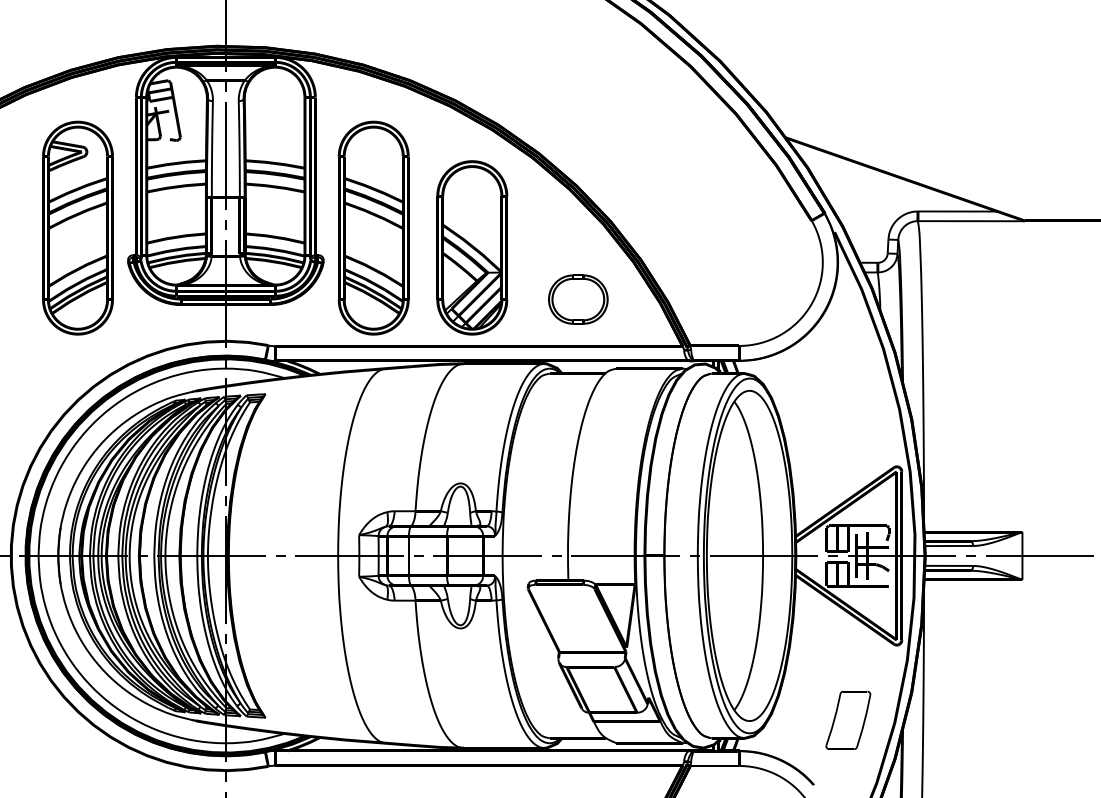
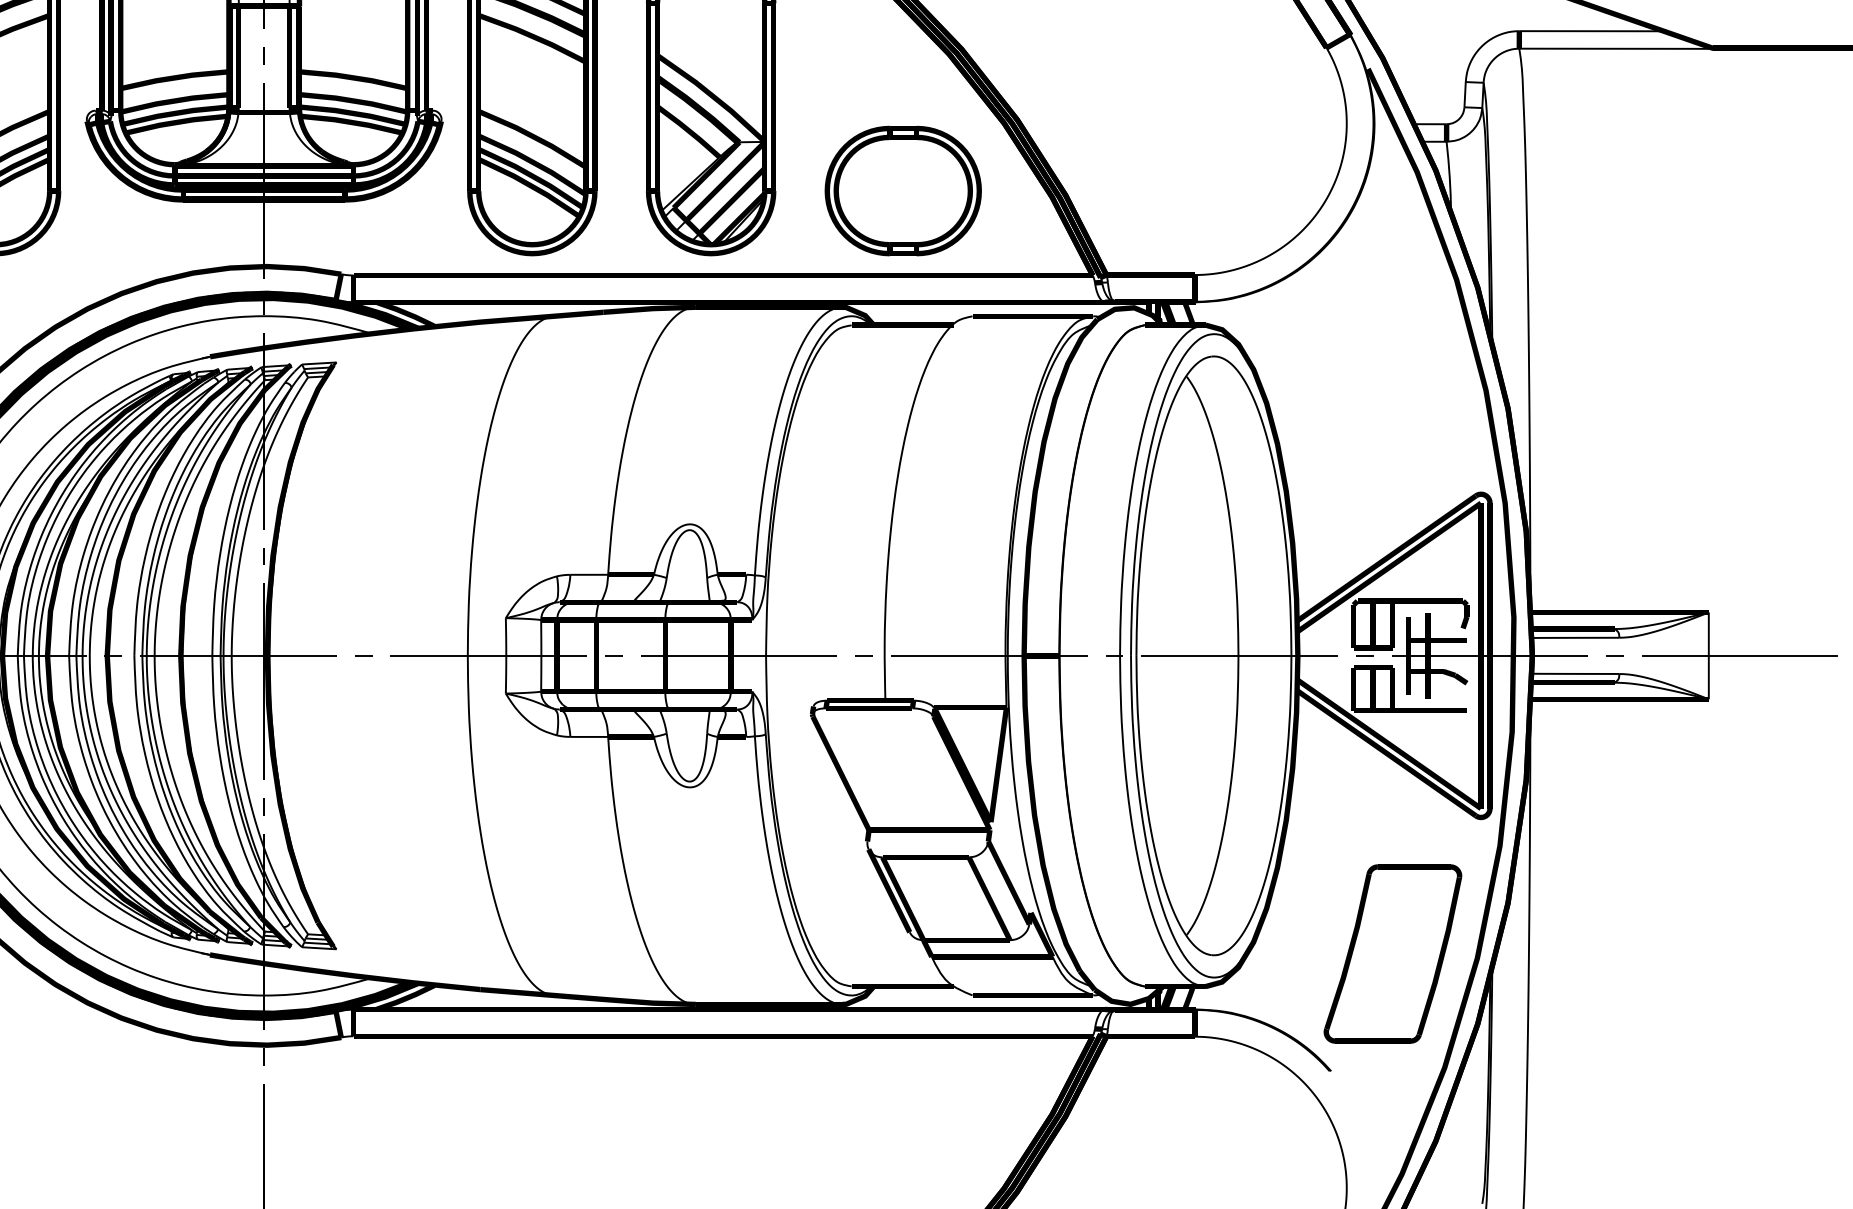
part: (578, 299) -> (903, 190), size x1.43
part: (848, 720) -> (1393, 954), size x1.67

